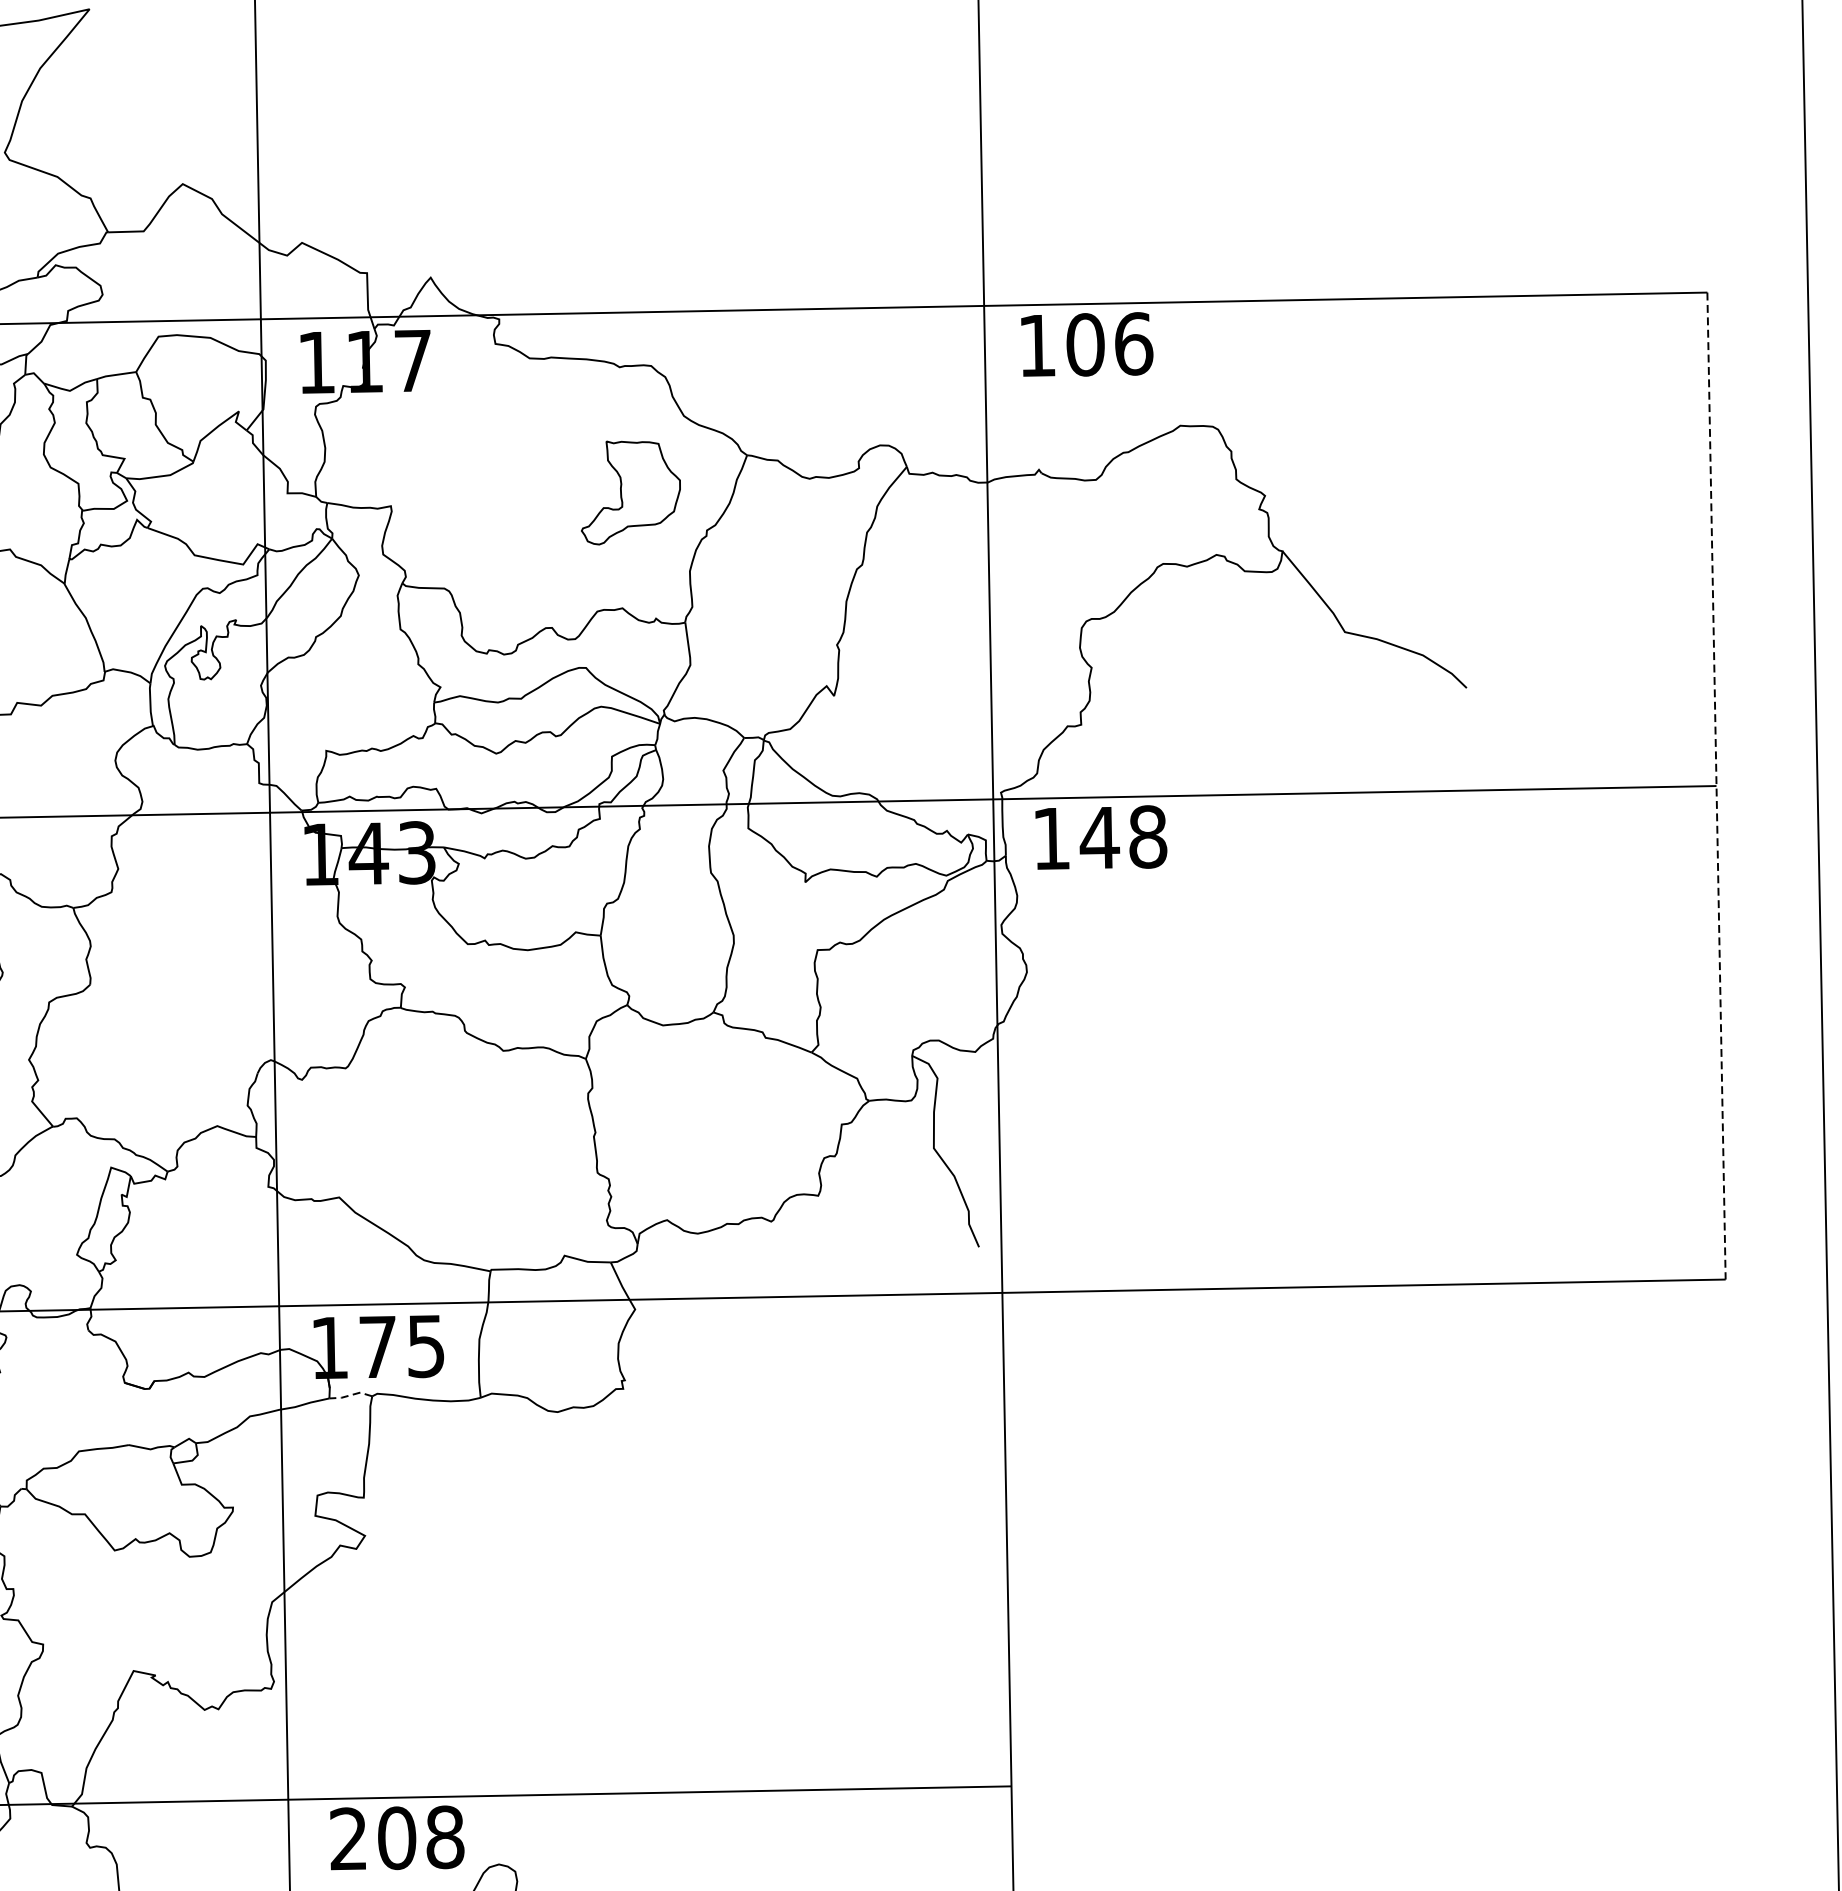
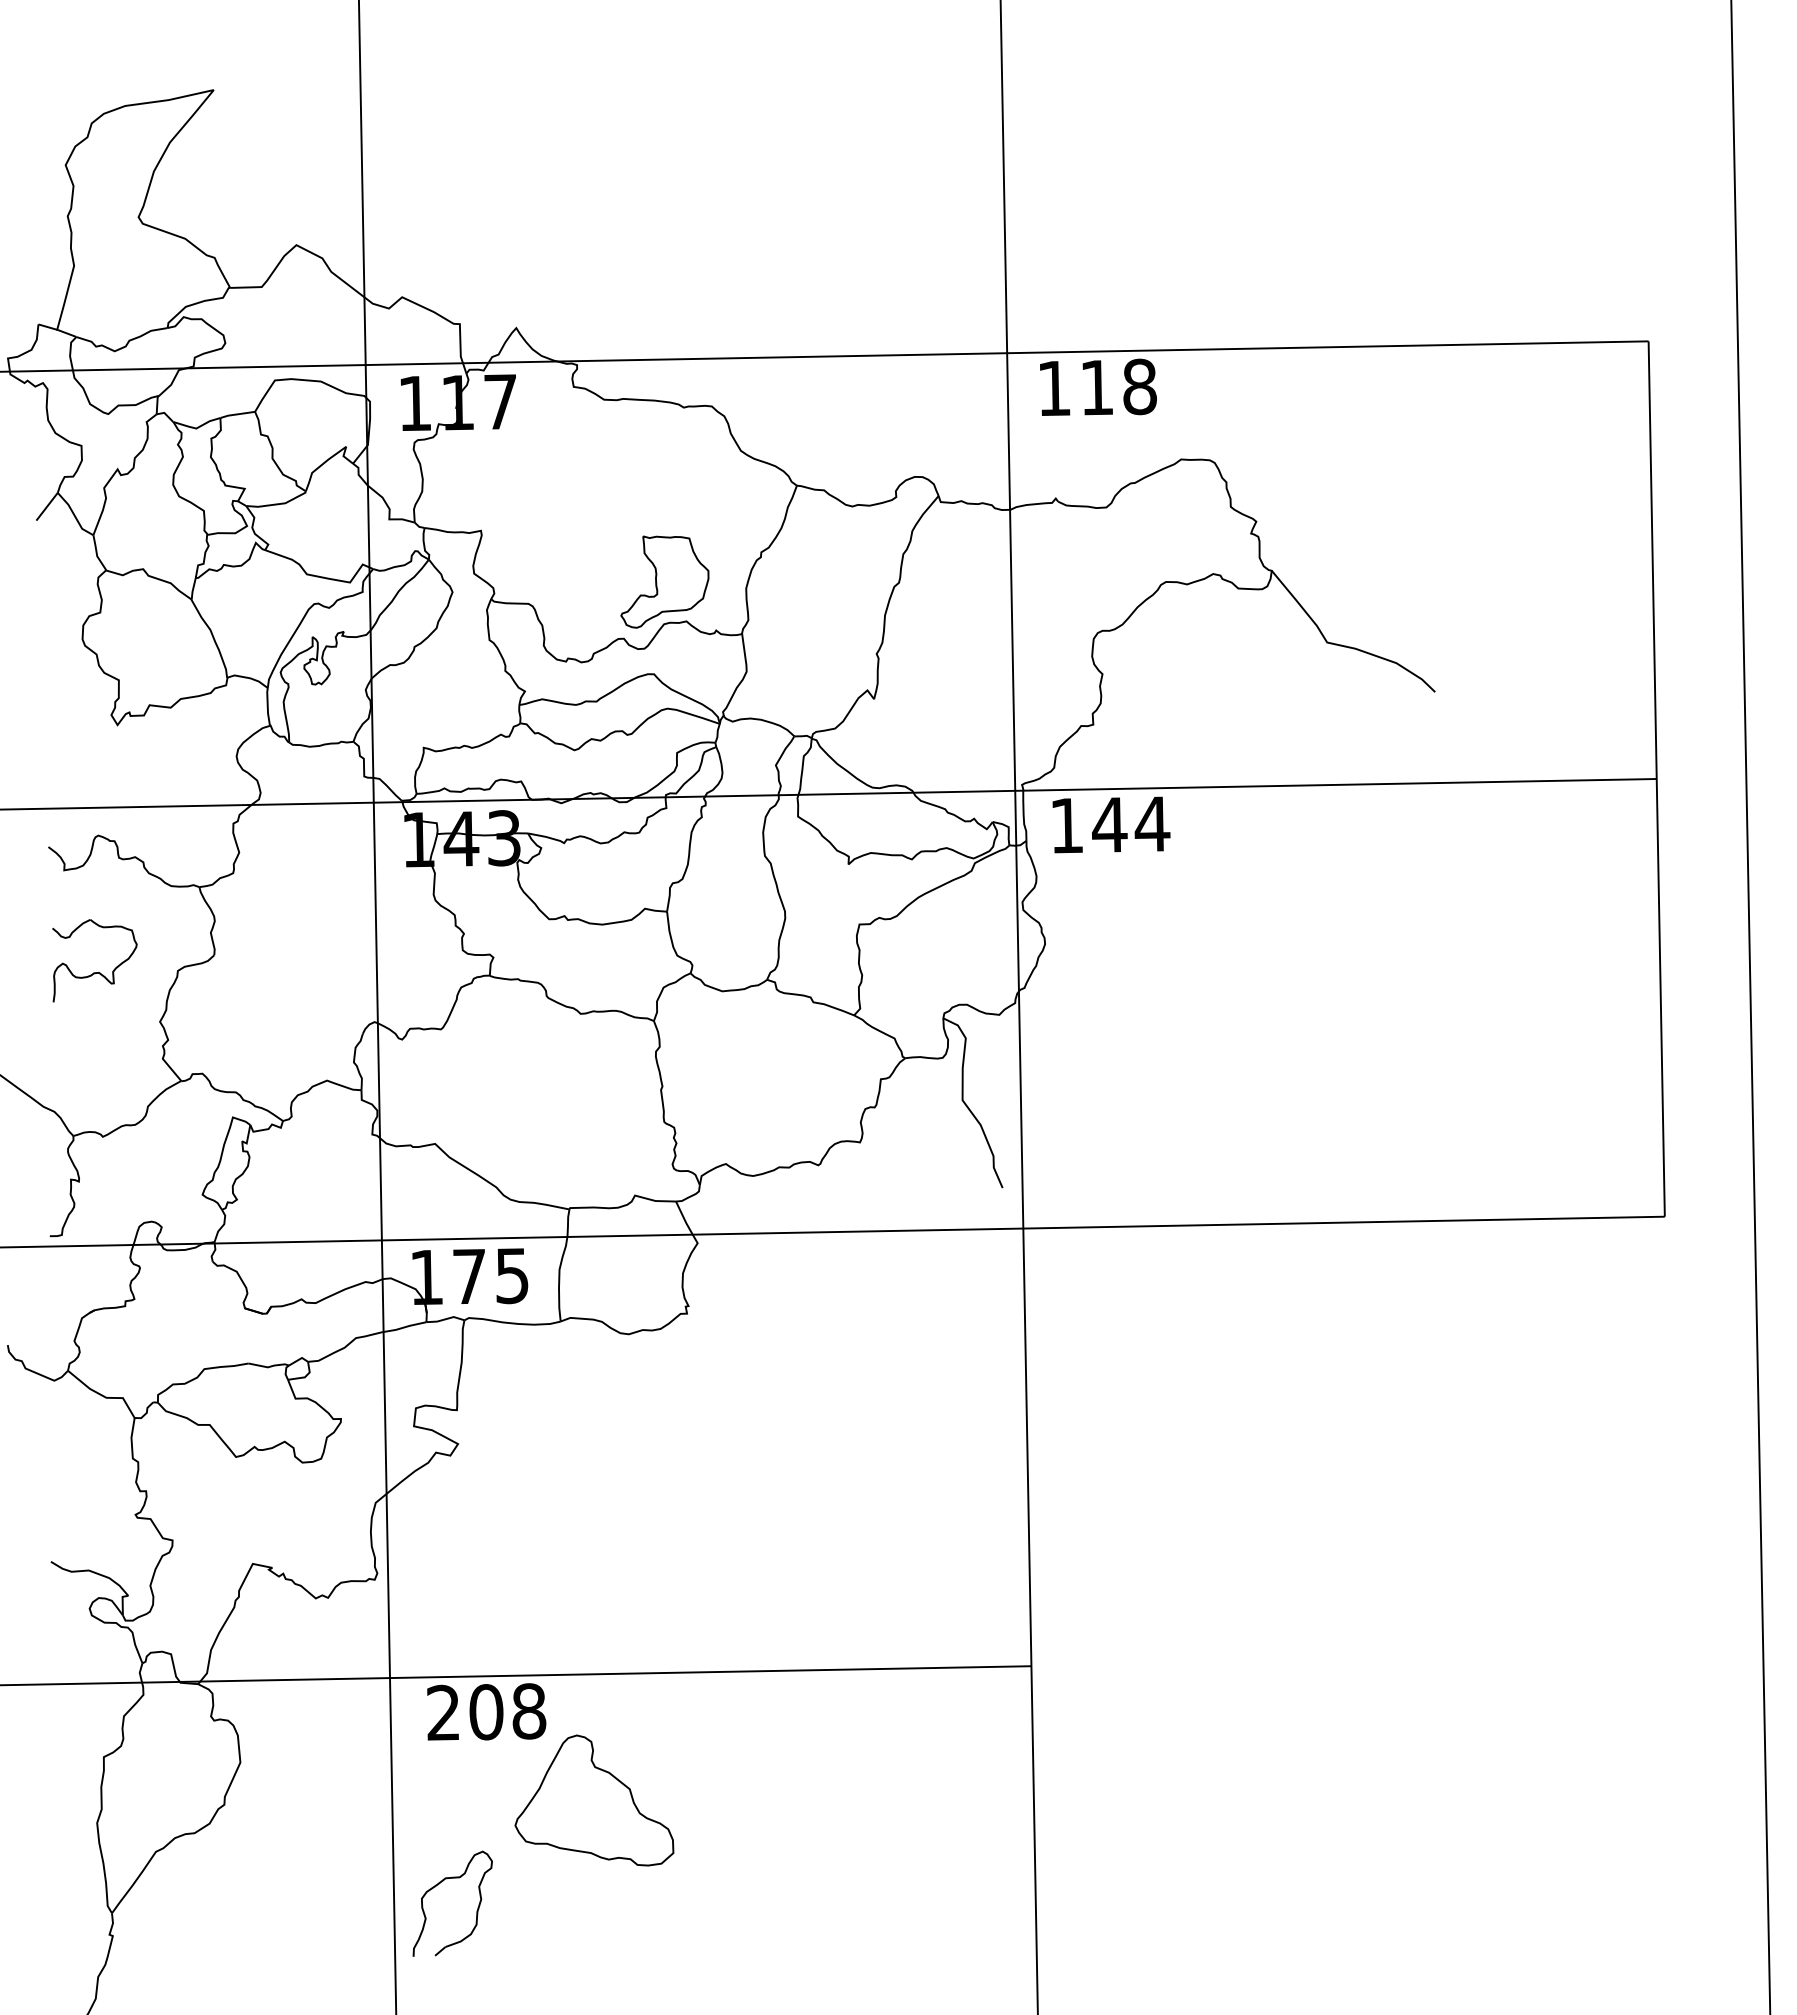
text: (1109, 343) -> (1118, 386), 106 -> 118
part: (630, 492) -> (664, 581), moved
line: (1716, 786) -> (1656, 779), dashed -> solid
text: (1148, 837) -> (1152, 824), 148 -> 144
line: (350, 1395) -> (445, 1319), dashed -> solid

